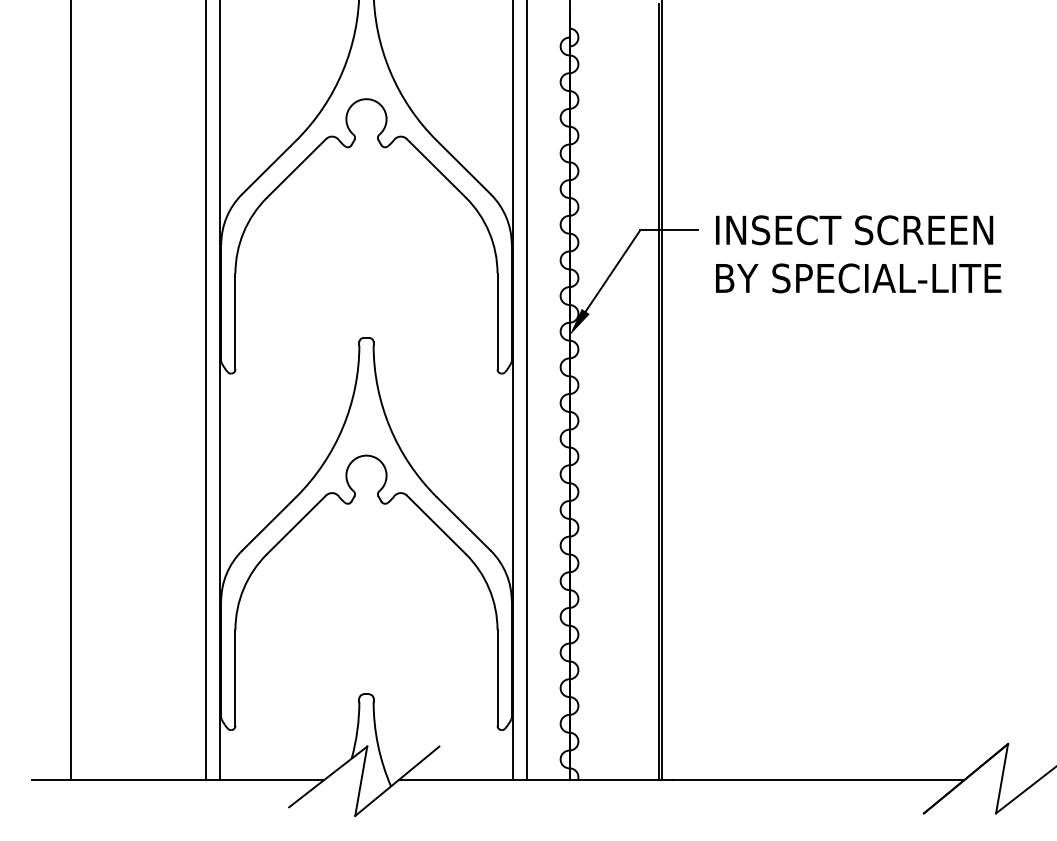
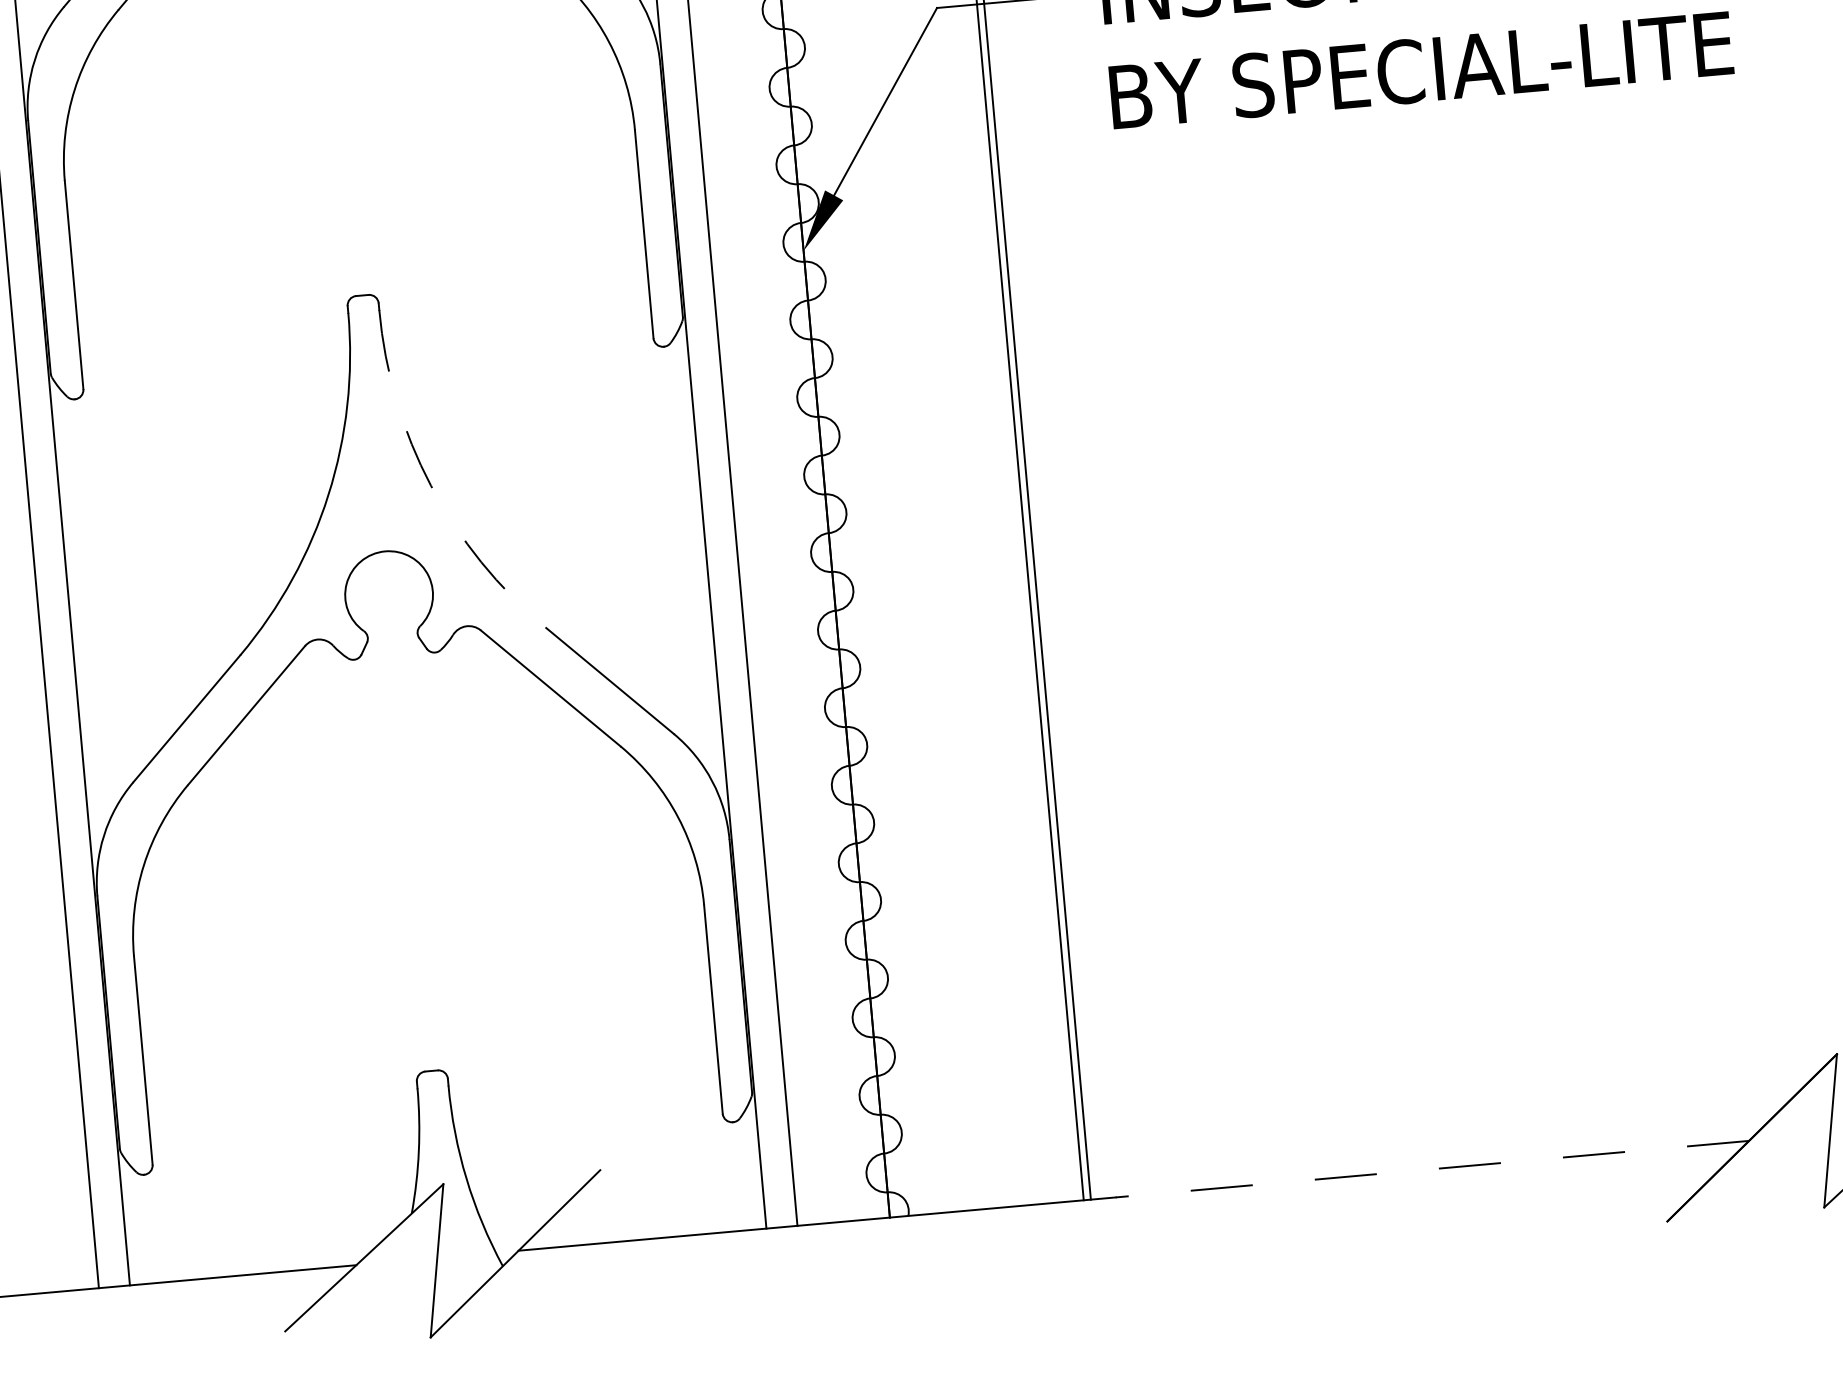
arc: (390, 427) -> (431, 485), solid -> dashed
line: (818, 779) -> (1431, 1168), solid -> dashed

